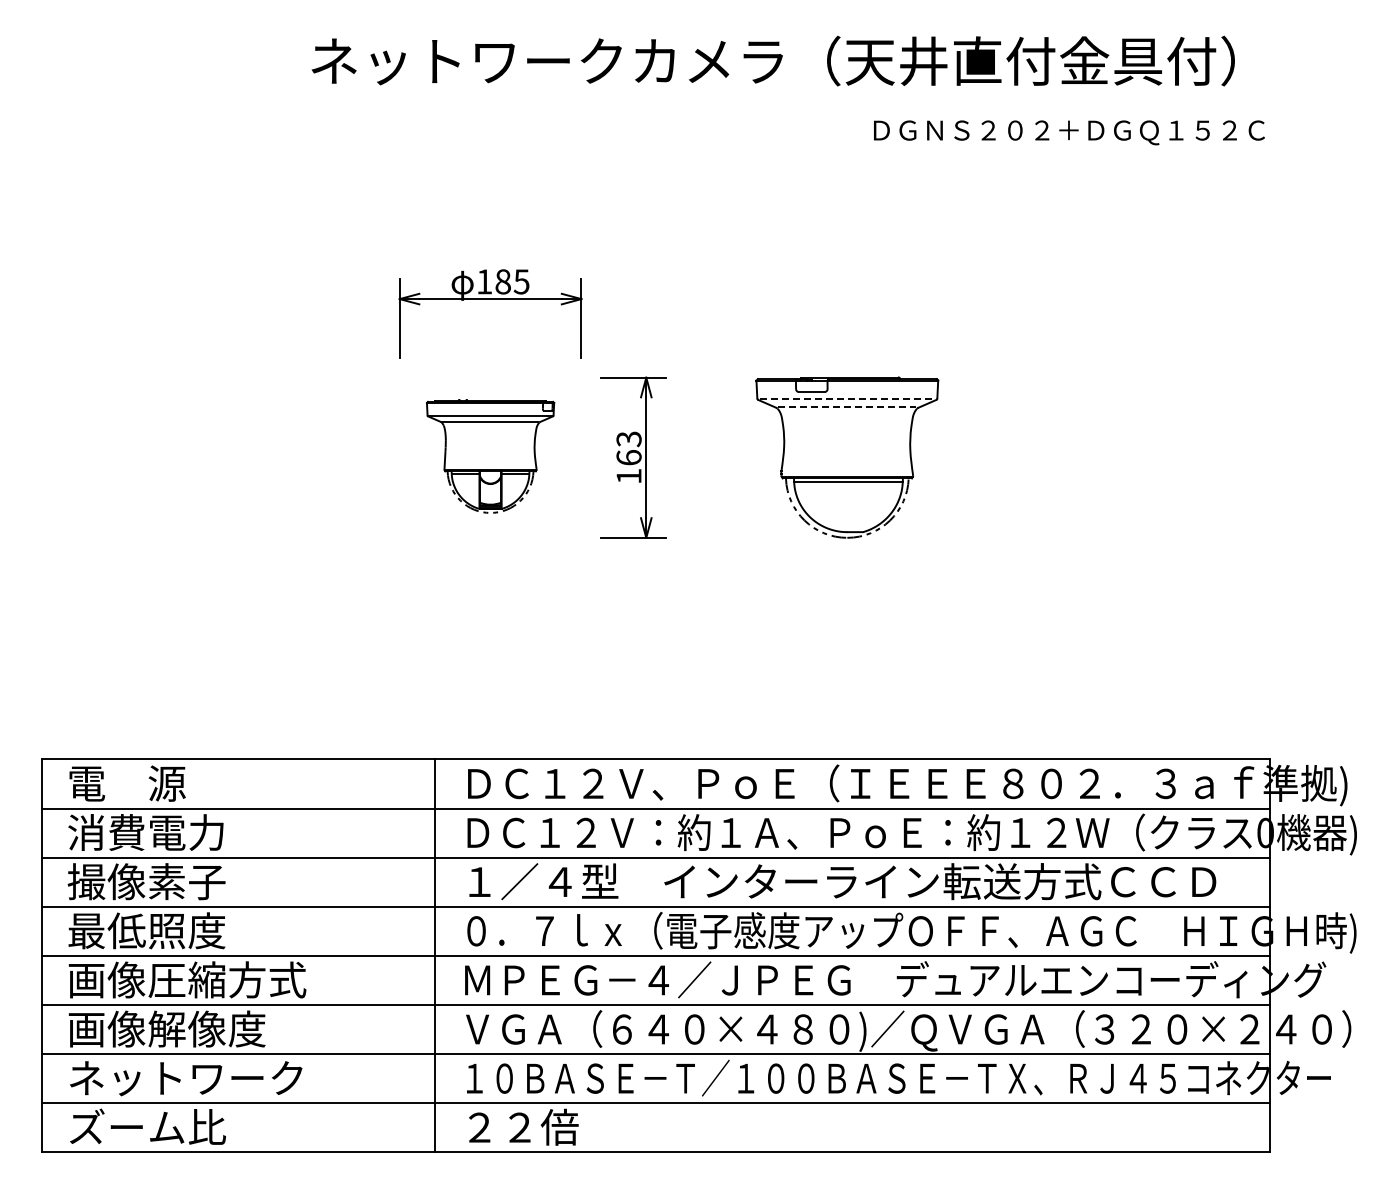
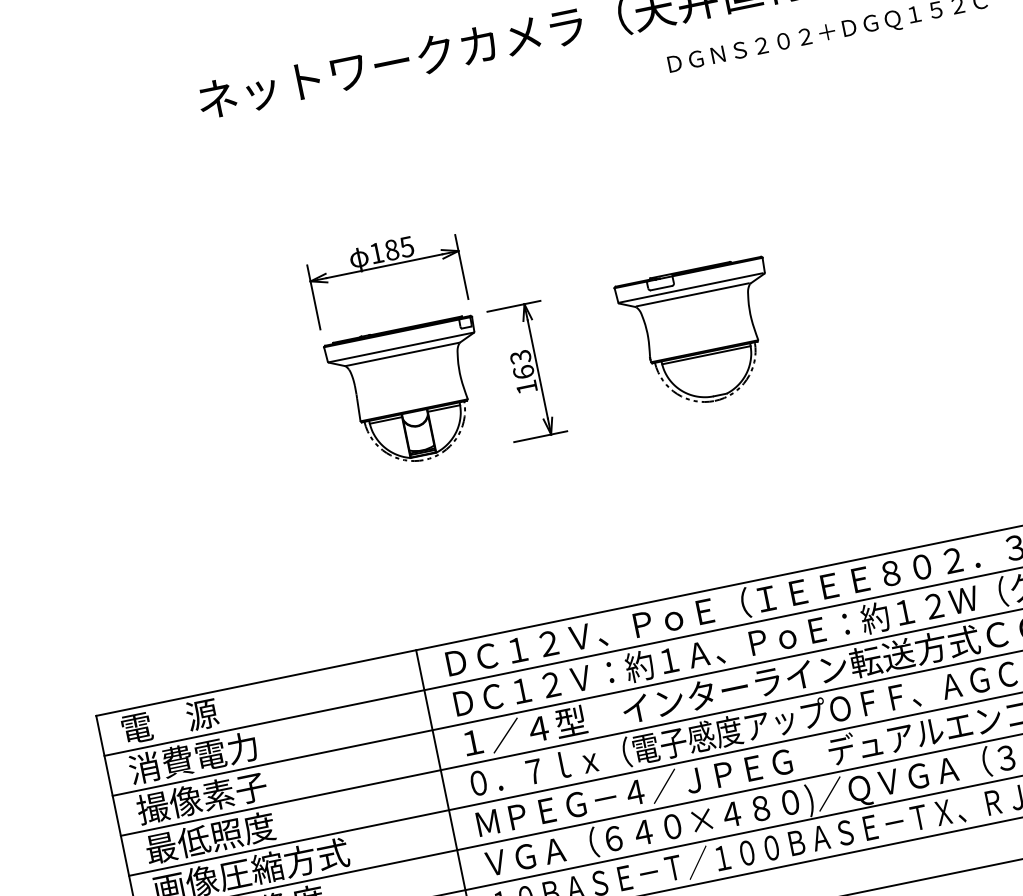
line: (847, 398) -> (691, 287), dashed -> solid
line: (846, 407) -> (692, 294), dashed -> solid
part: (490, 456) -> (410, 394), size x1.43

